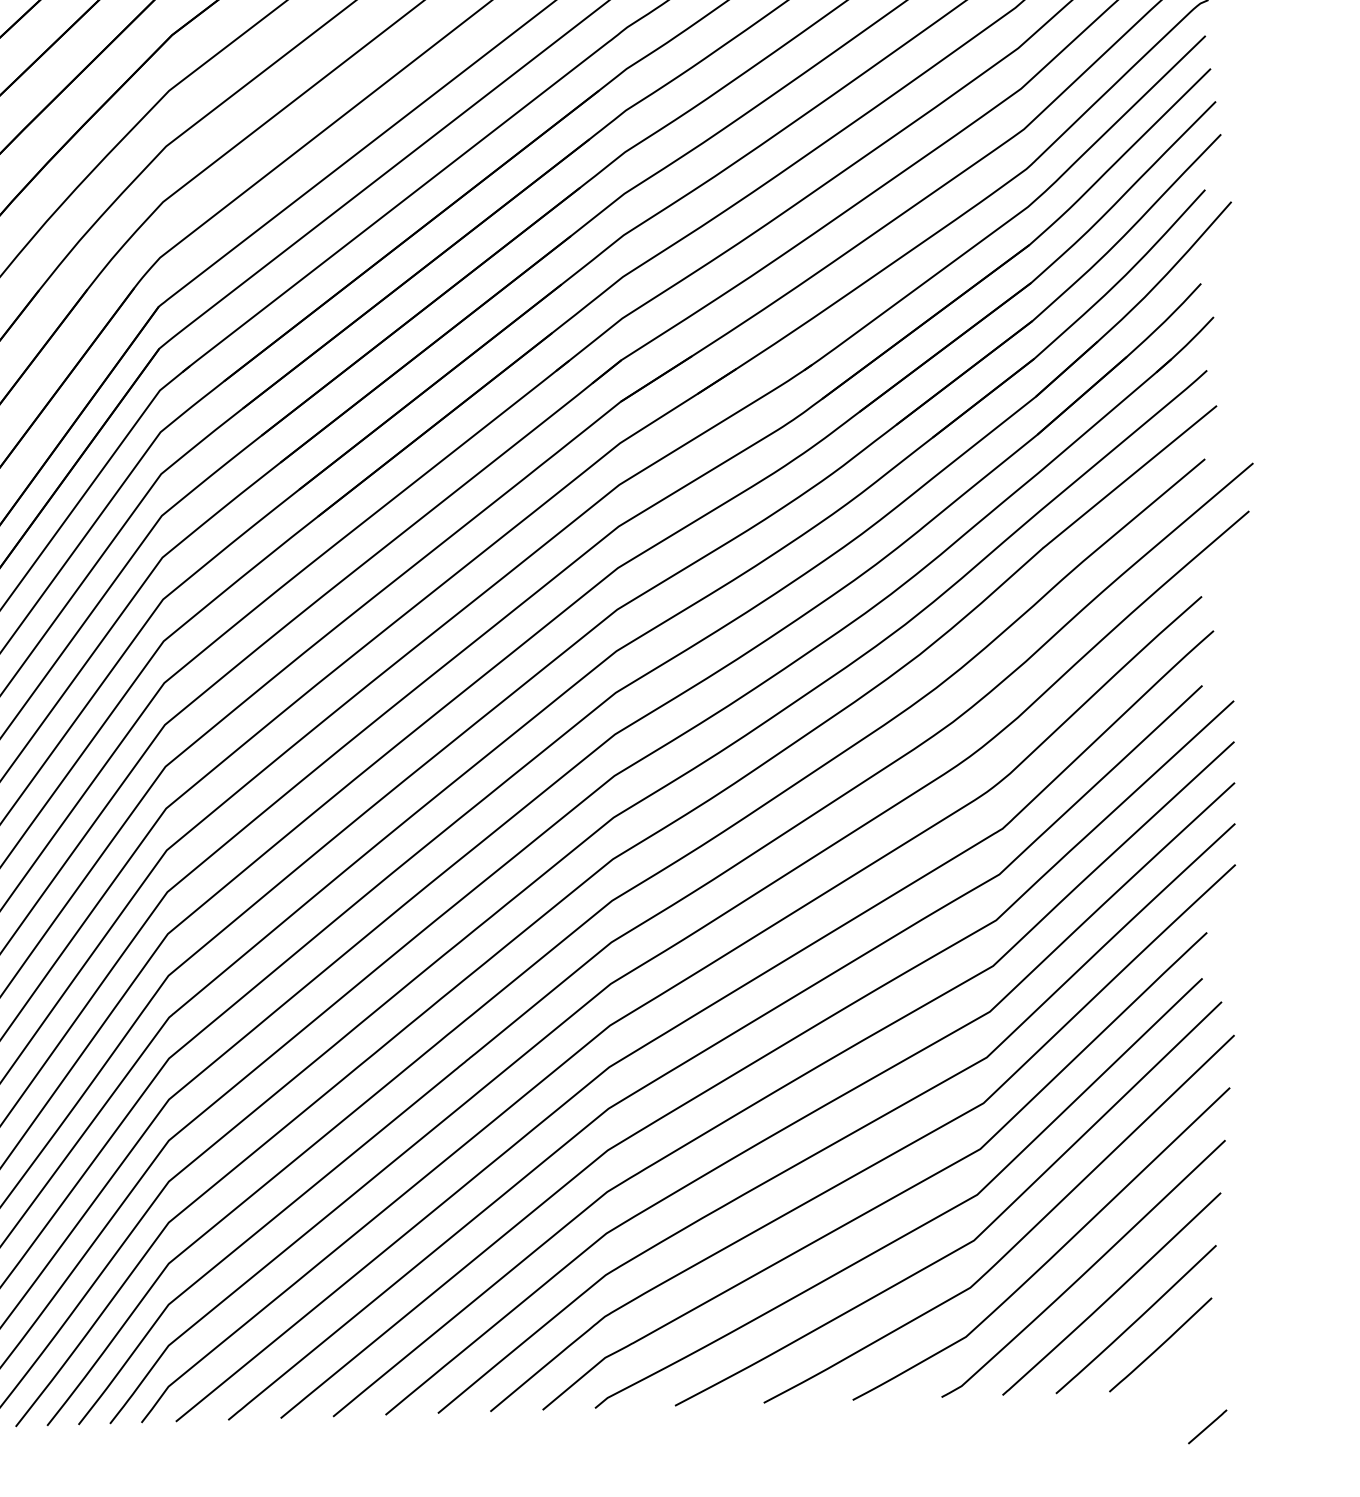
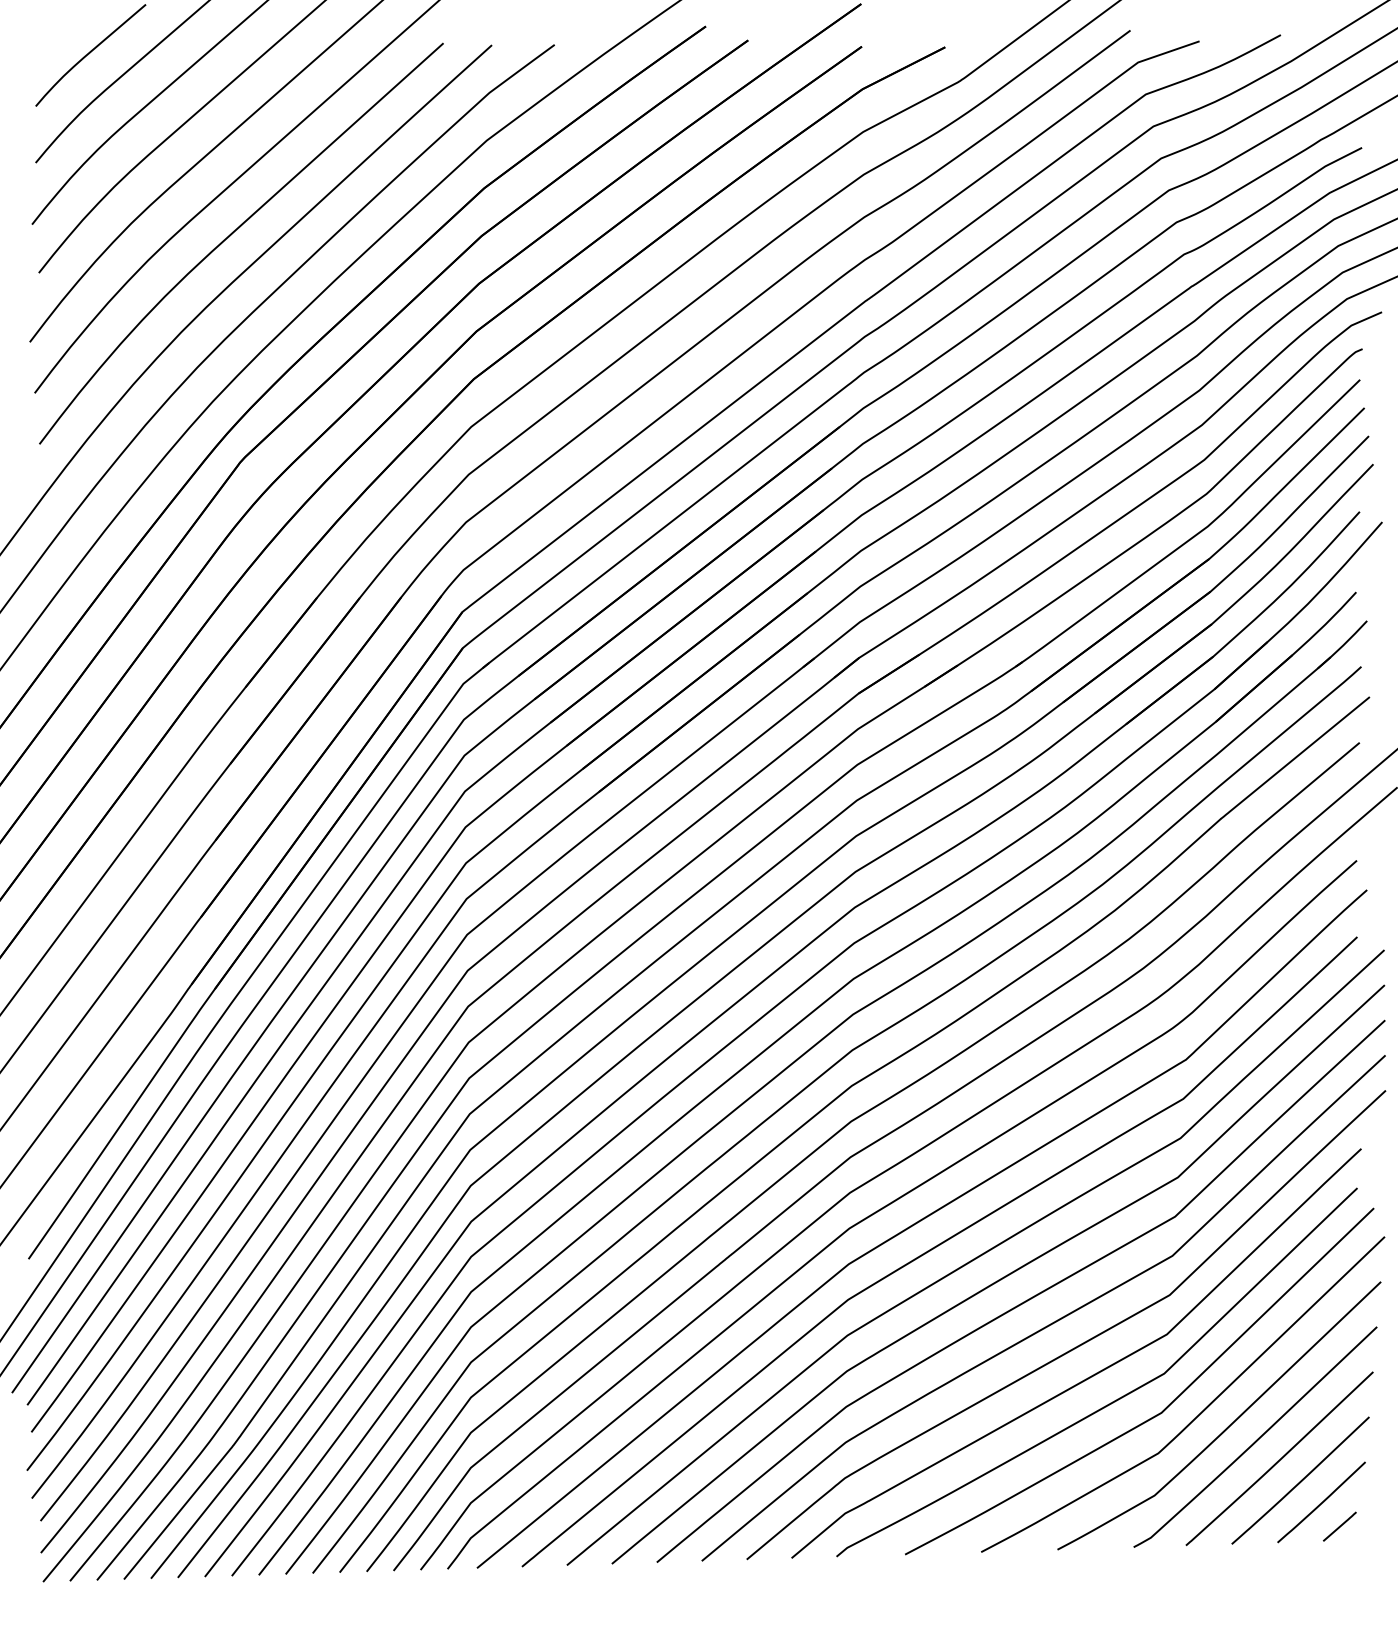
line: (1207, 1426) -> (1339, 1526), moved

